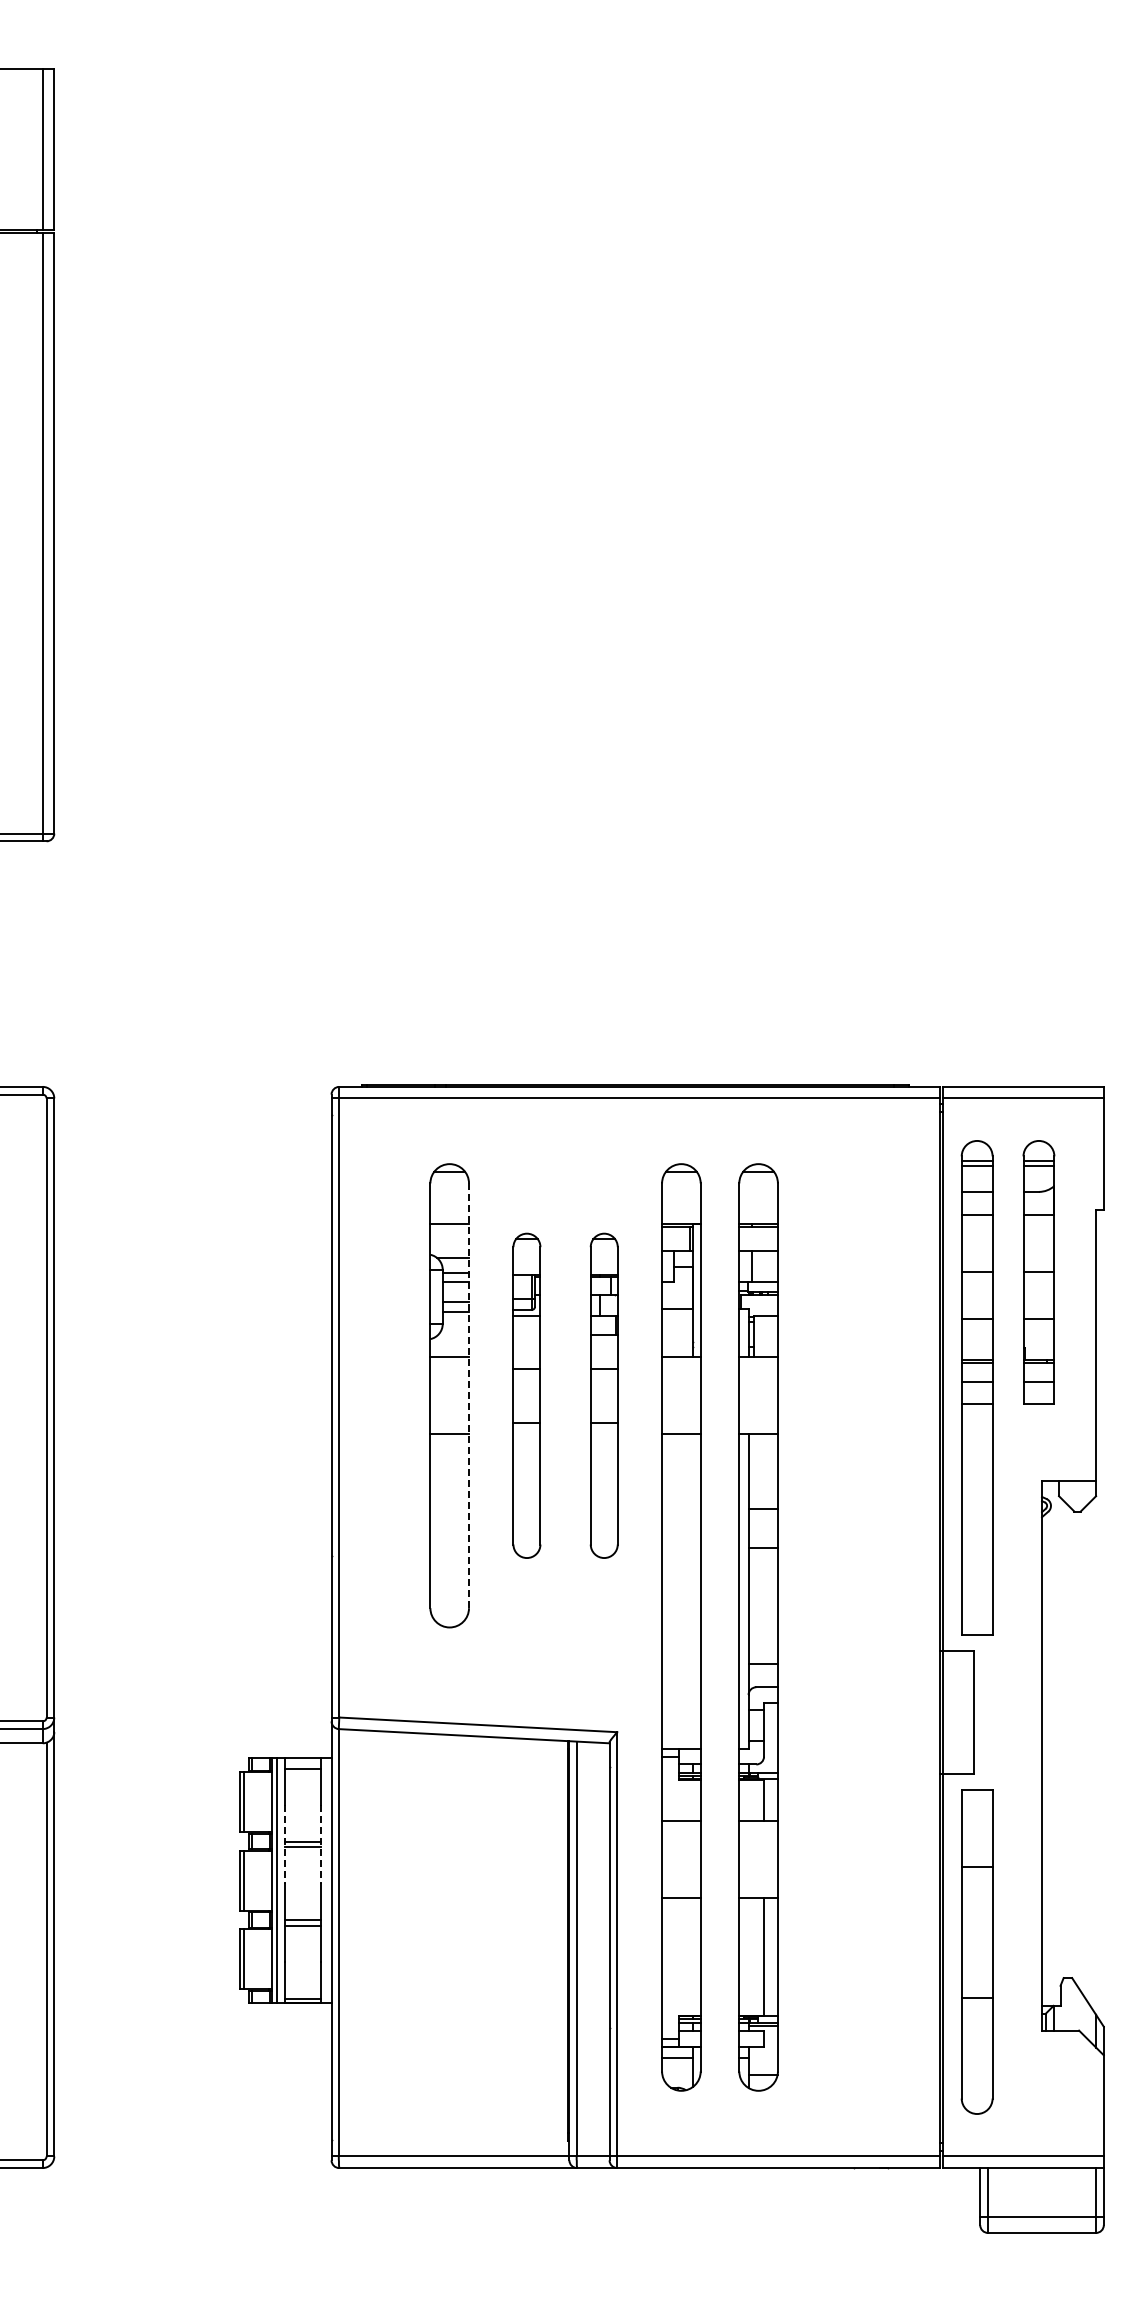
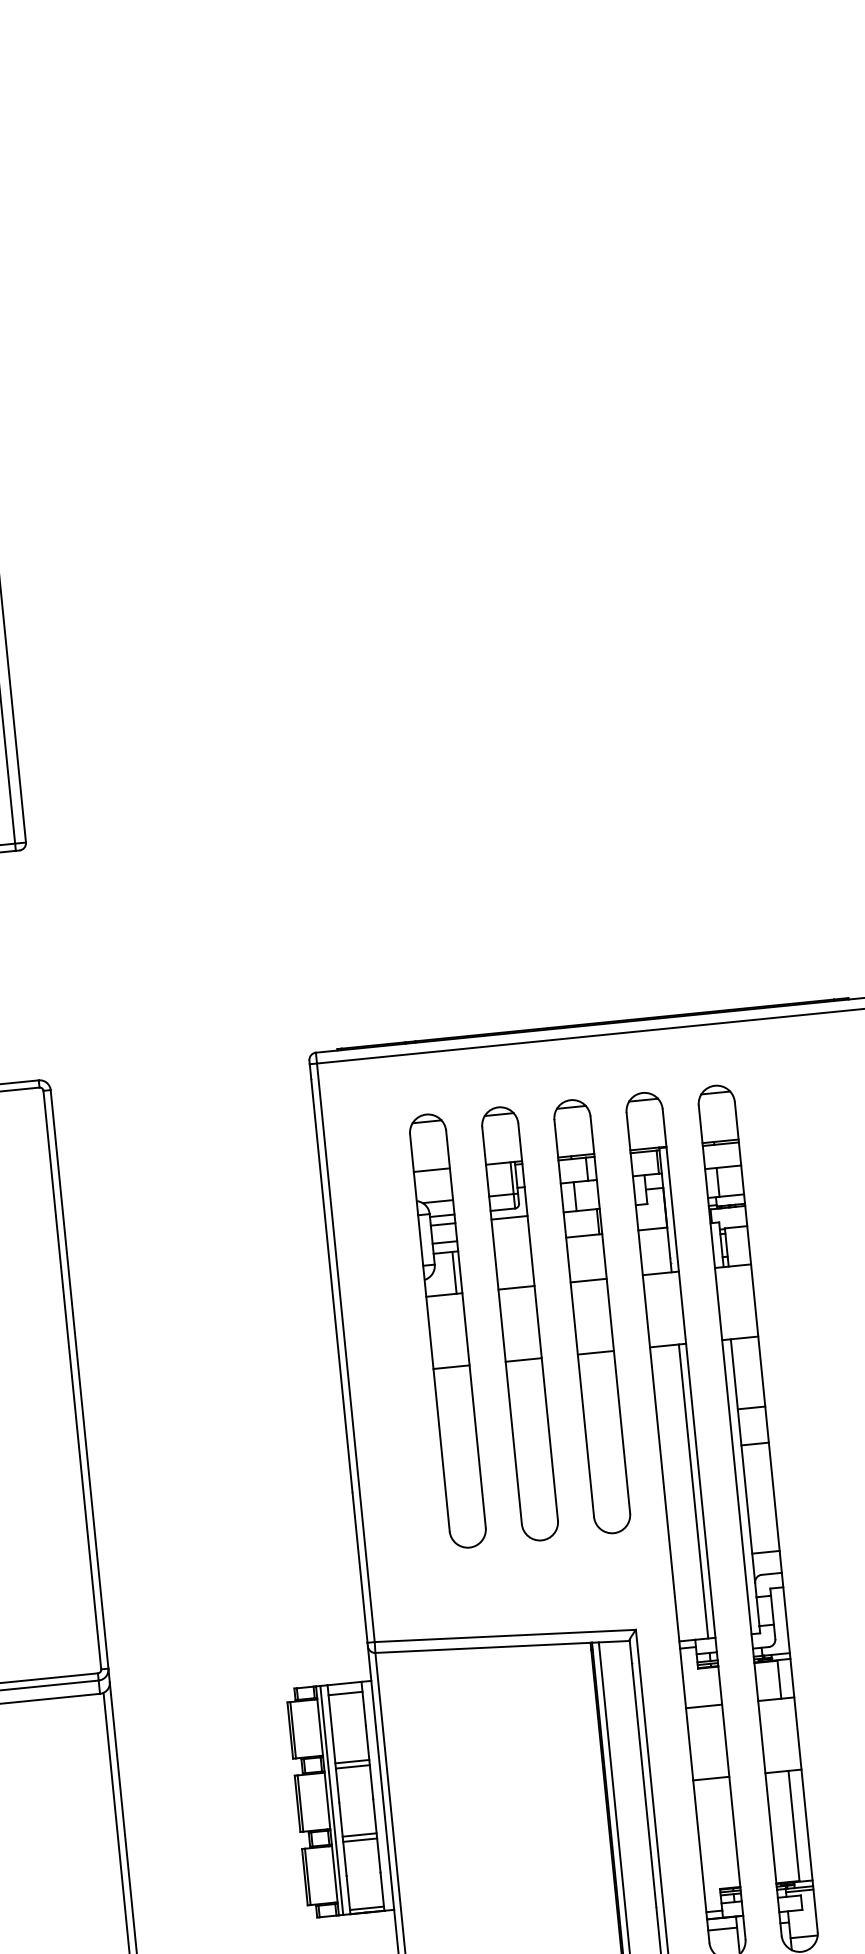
line: (462, 1334) -> (454, 1272), added
line: (469, 1395) -> (466, 1328), dashed -> solid
part: (526, 1395) -> (519, 1323), size x1.43
part: (604, 1395) -> (592, 1316), size x1.43
line: (692, 1591) -> (693, 1491), added
line: (284, 1845) -> (335, 1766), dashed -> solid
line: (321, 1845) -> (370, 1763), dashed -> solid

